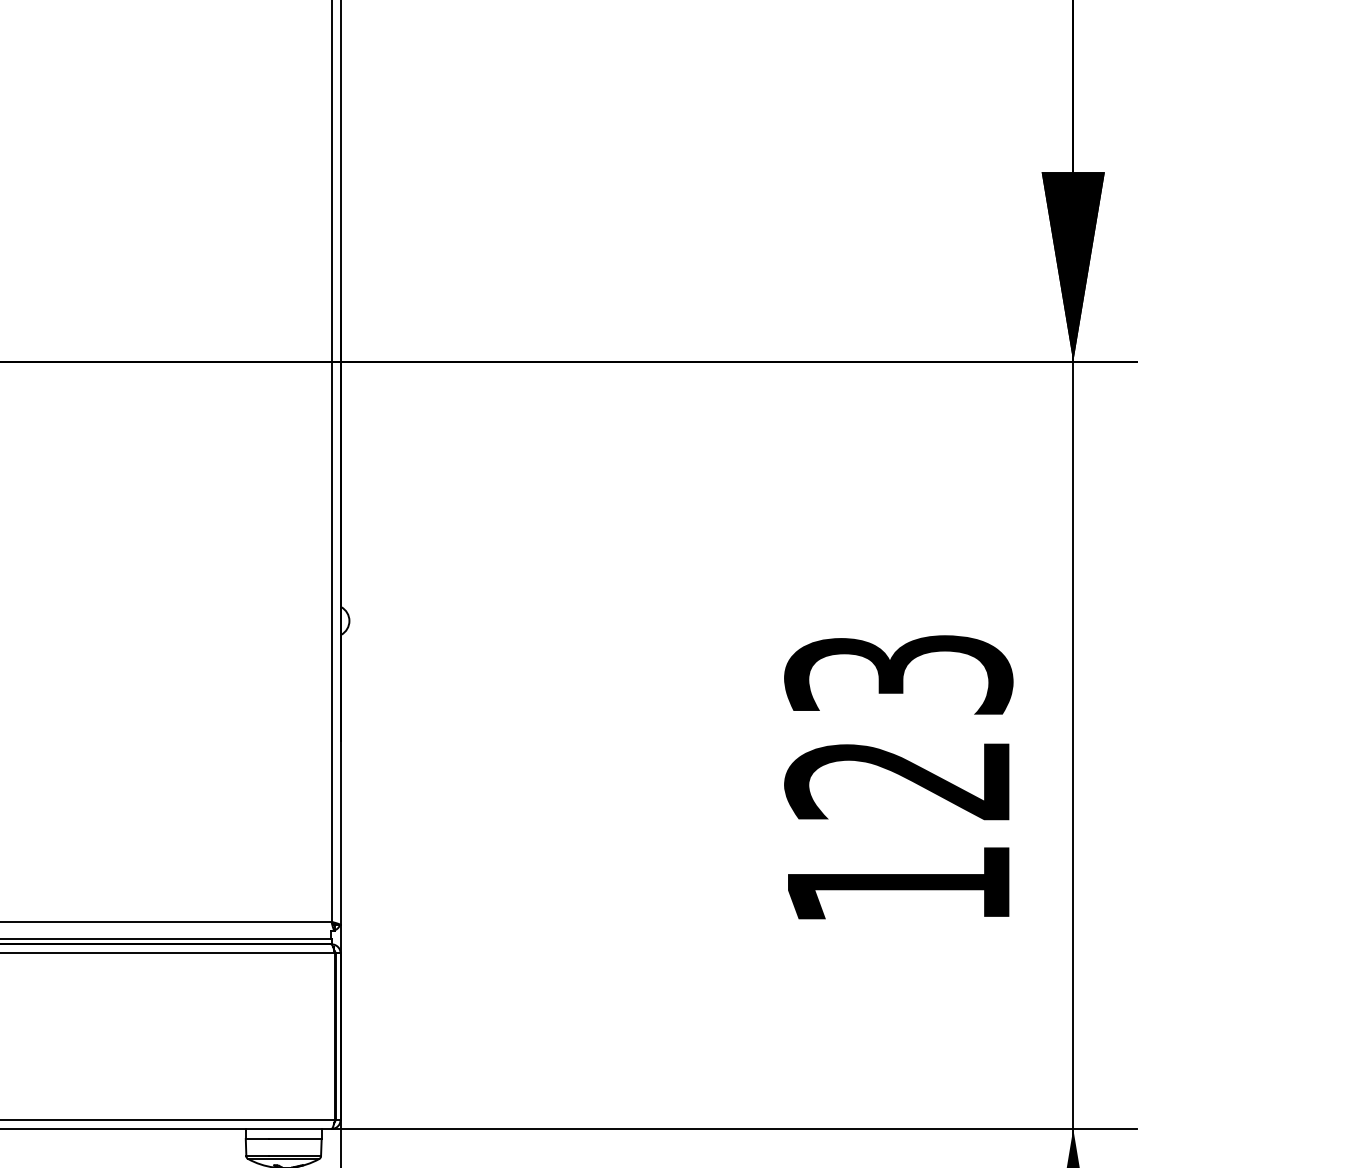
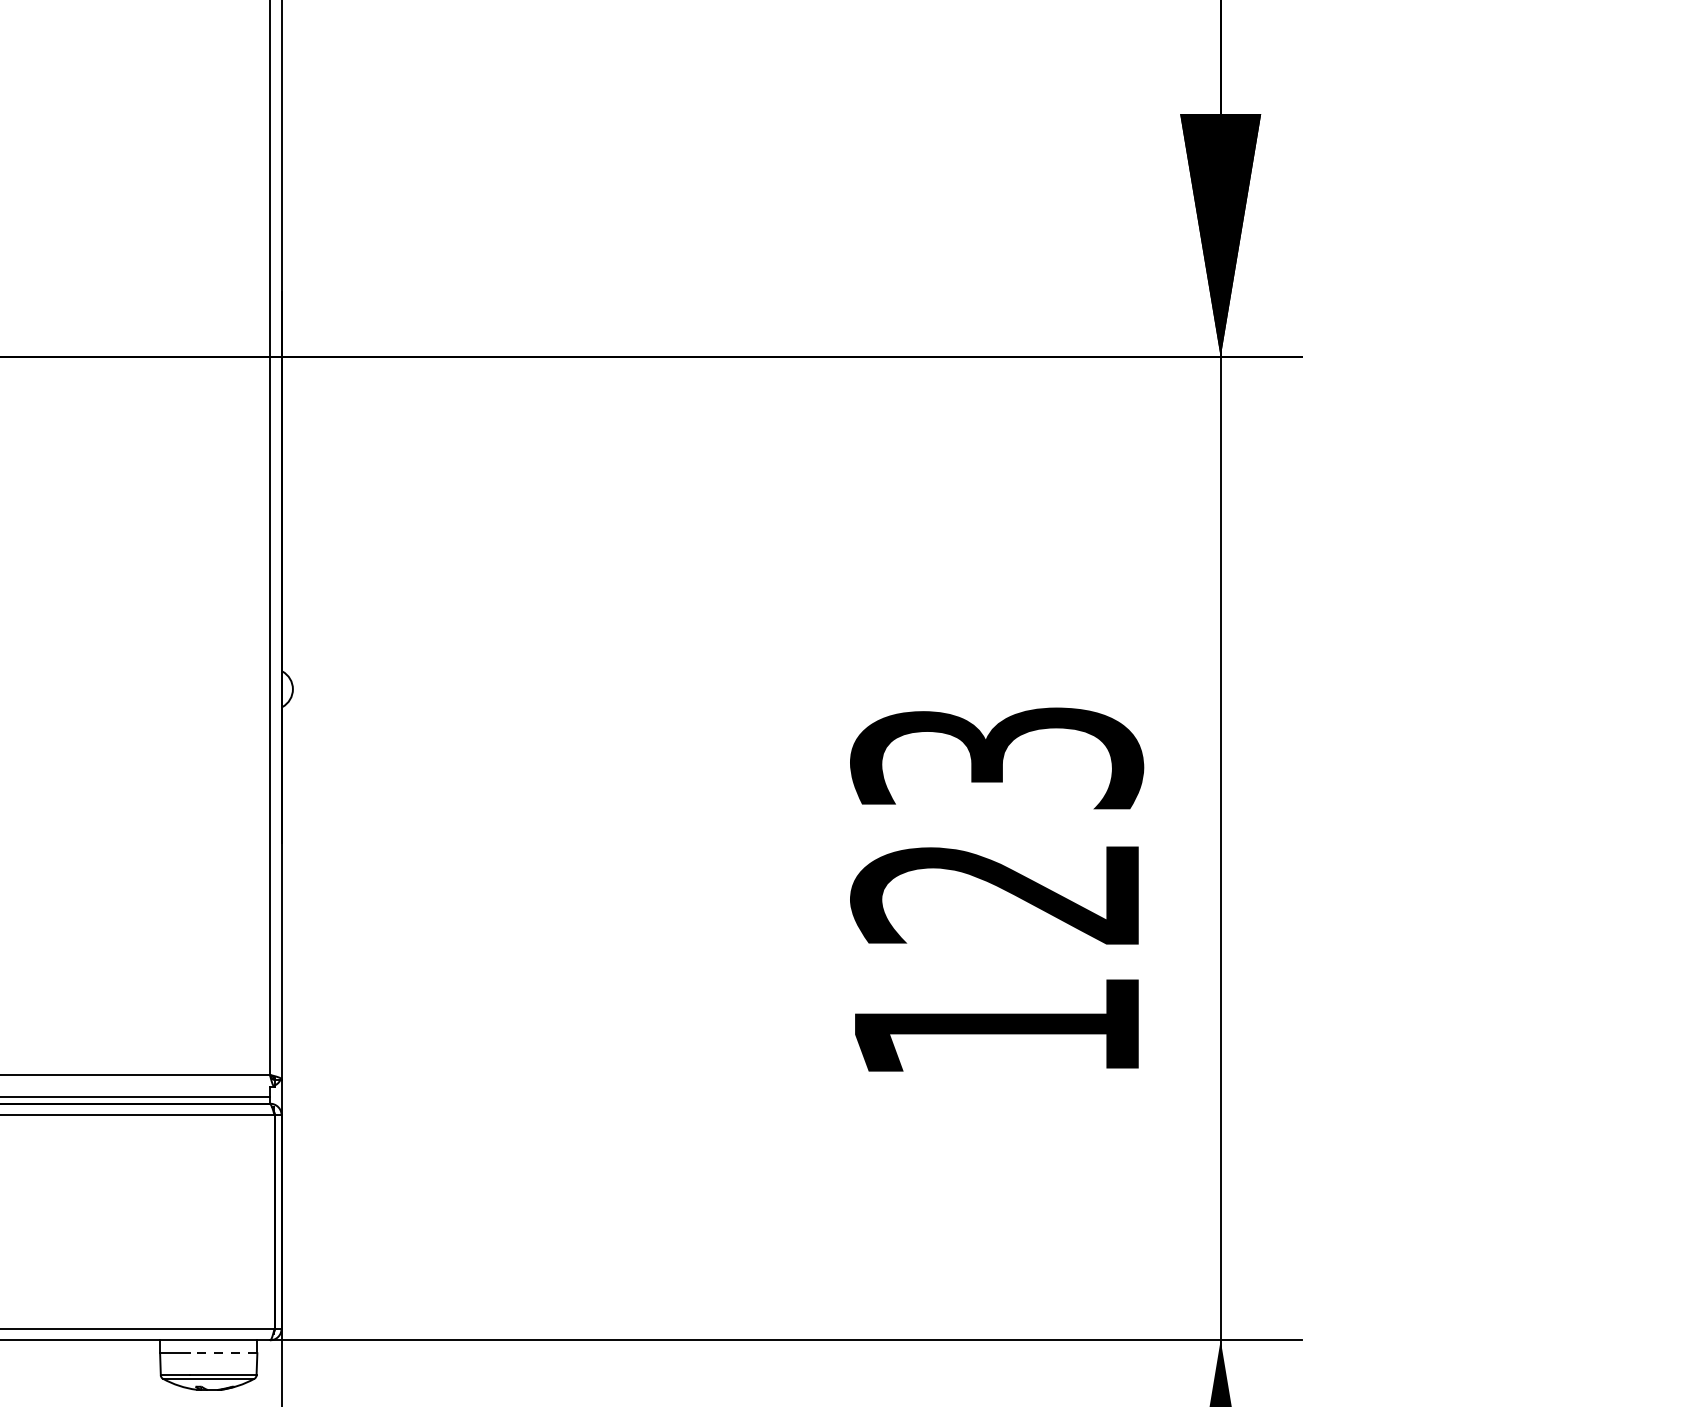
line: (294, 1139) -> (222, 1353), solid -> dashed

